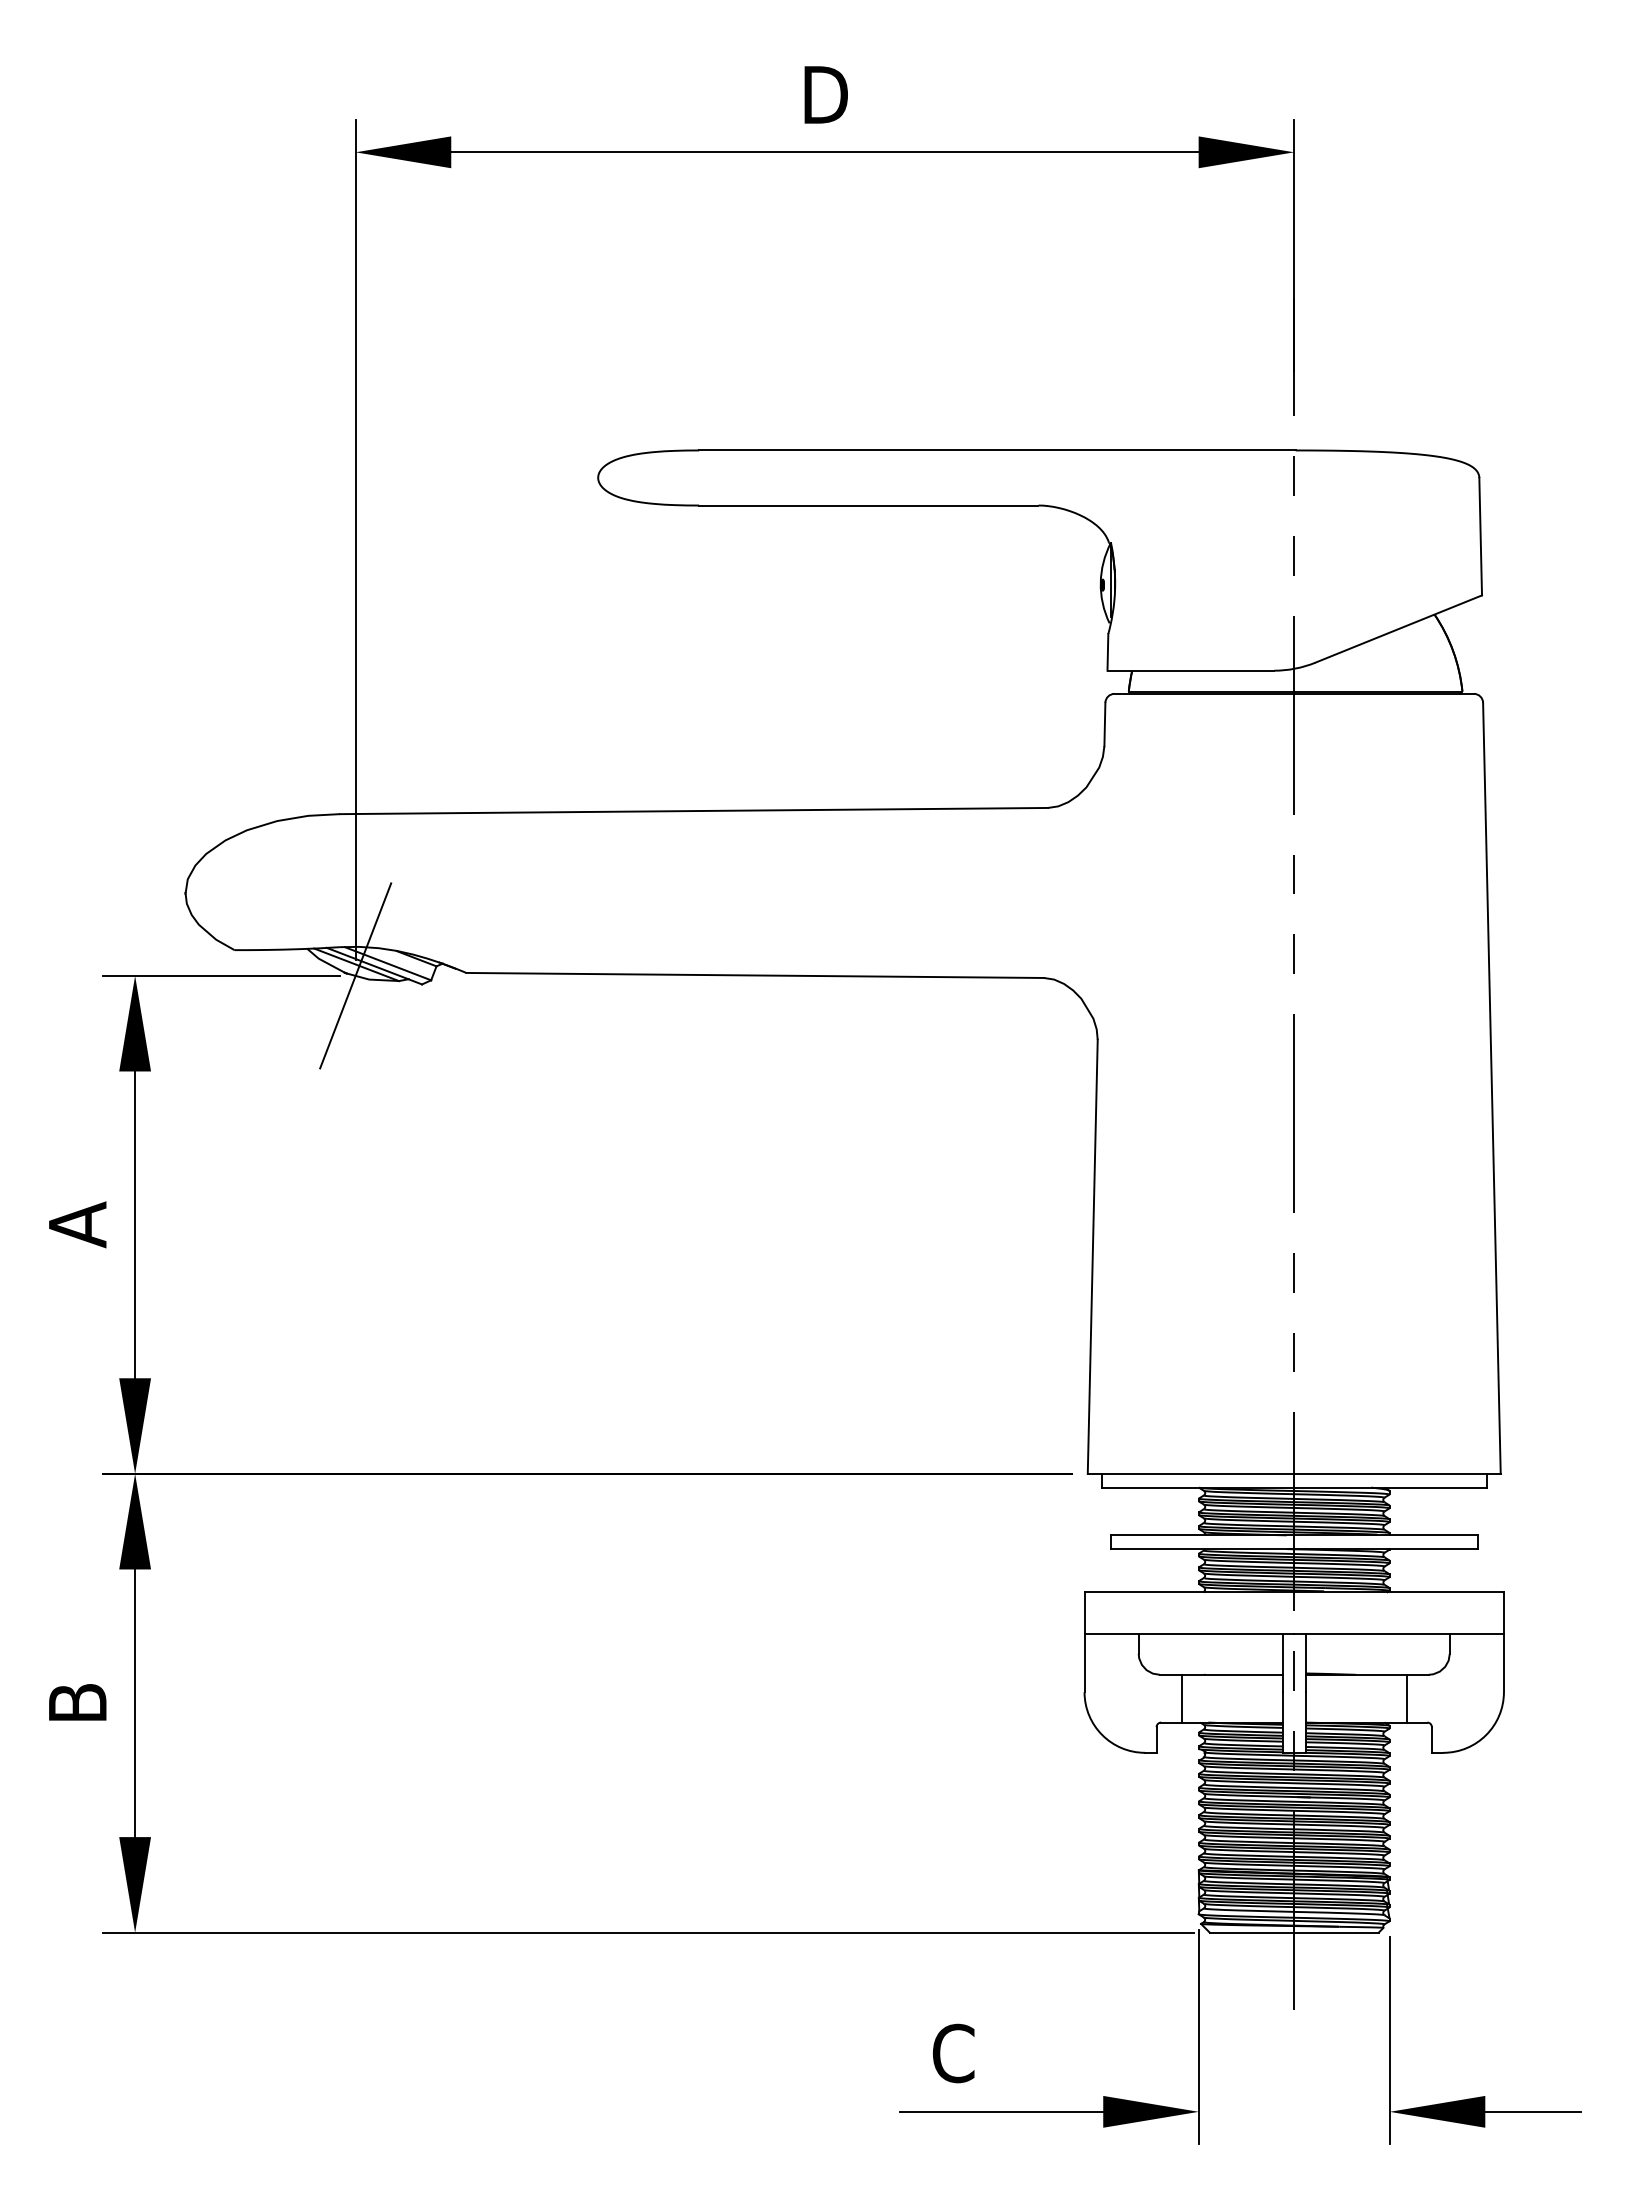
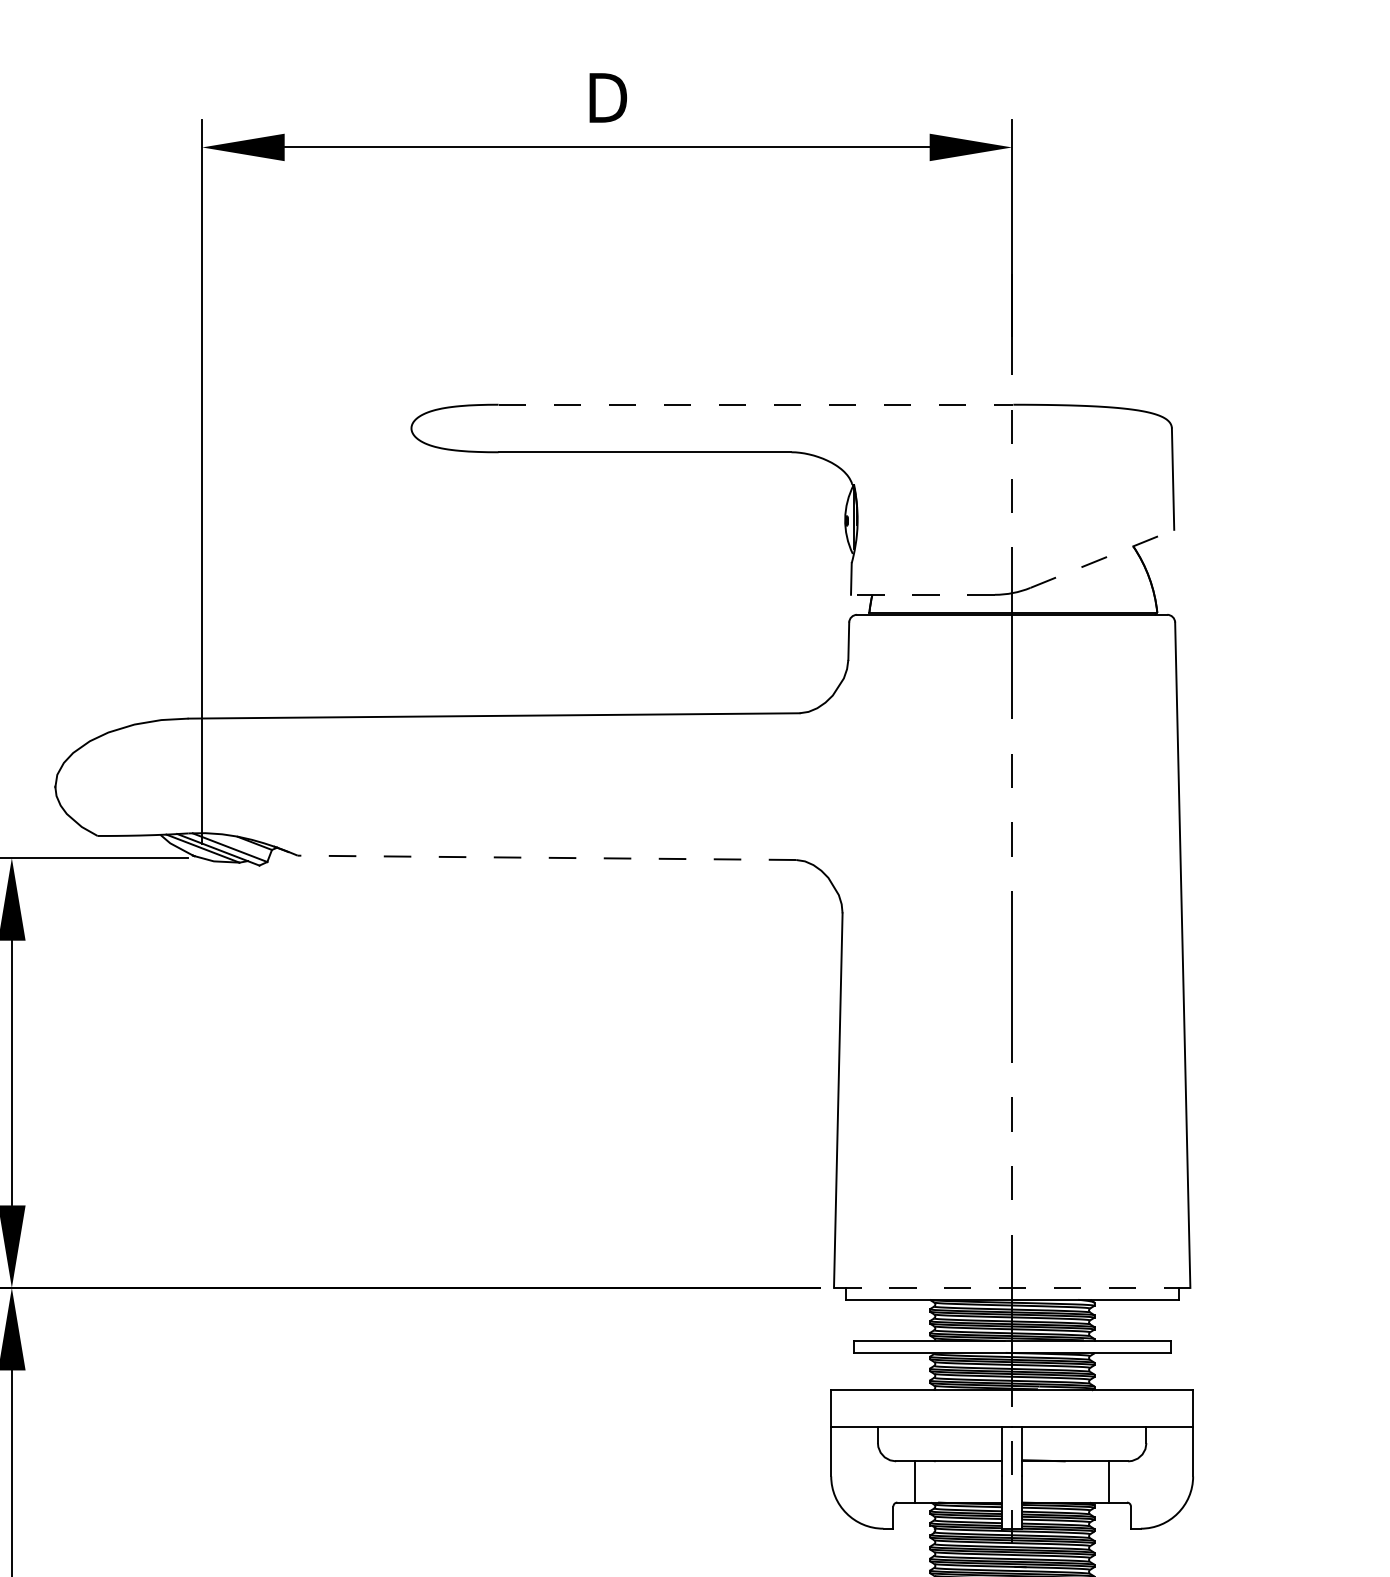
line: (997, 450) -> (756, 404), solid -> dashed
line: (1398, 629) -> (1102, 559), solid -> dashed
line: (1190, 670) -> (922, 594), solid -> dashed
line: (355, 975) -> (202, 857), removed
line: (755, 975) -> (547, 857), solid -> dashed
line: (1294, 1473) -> (1012, 1287), solid -> dashed

